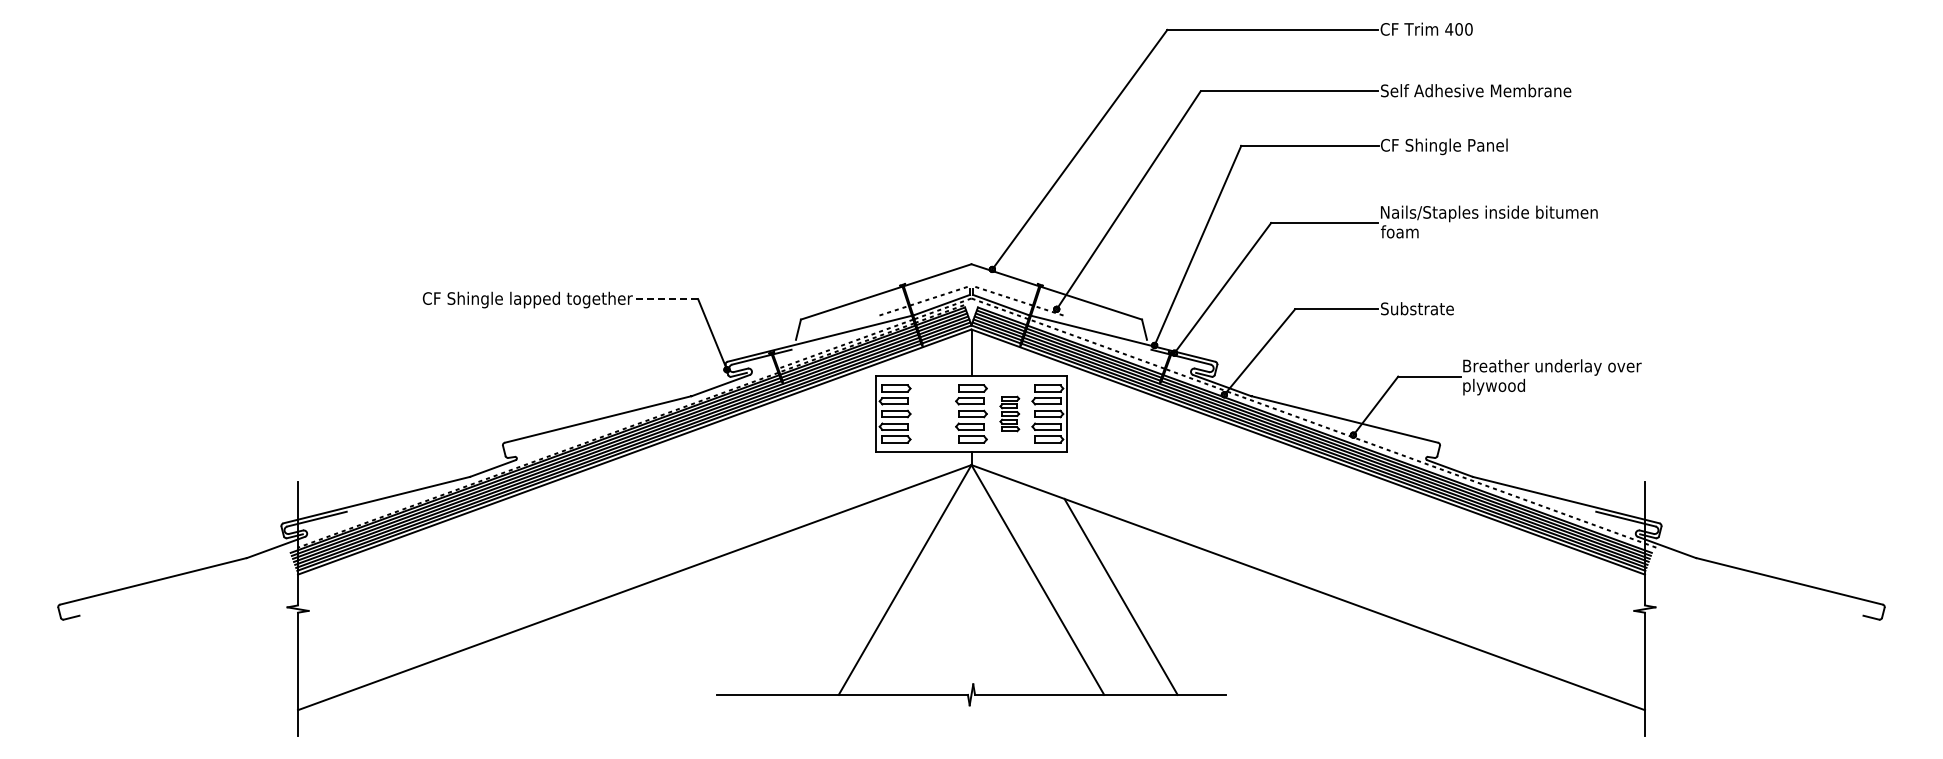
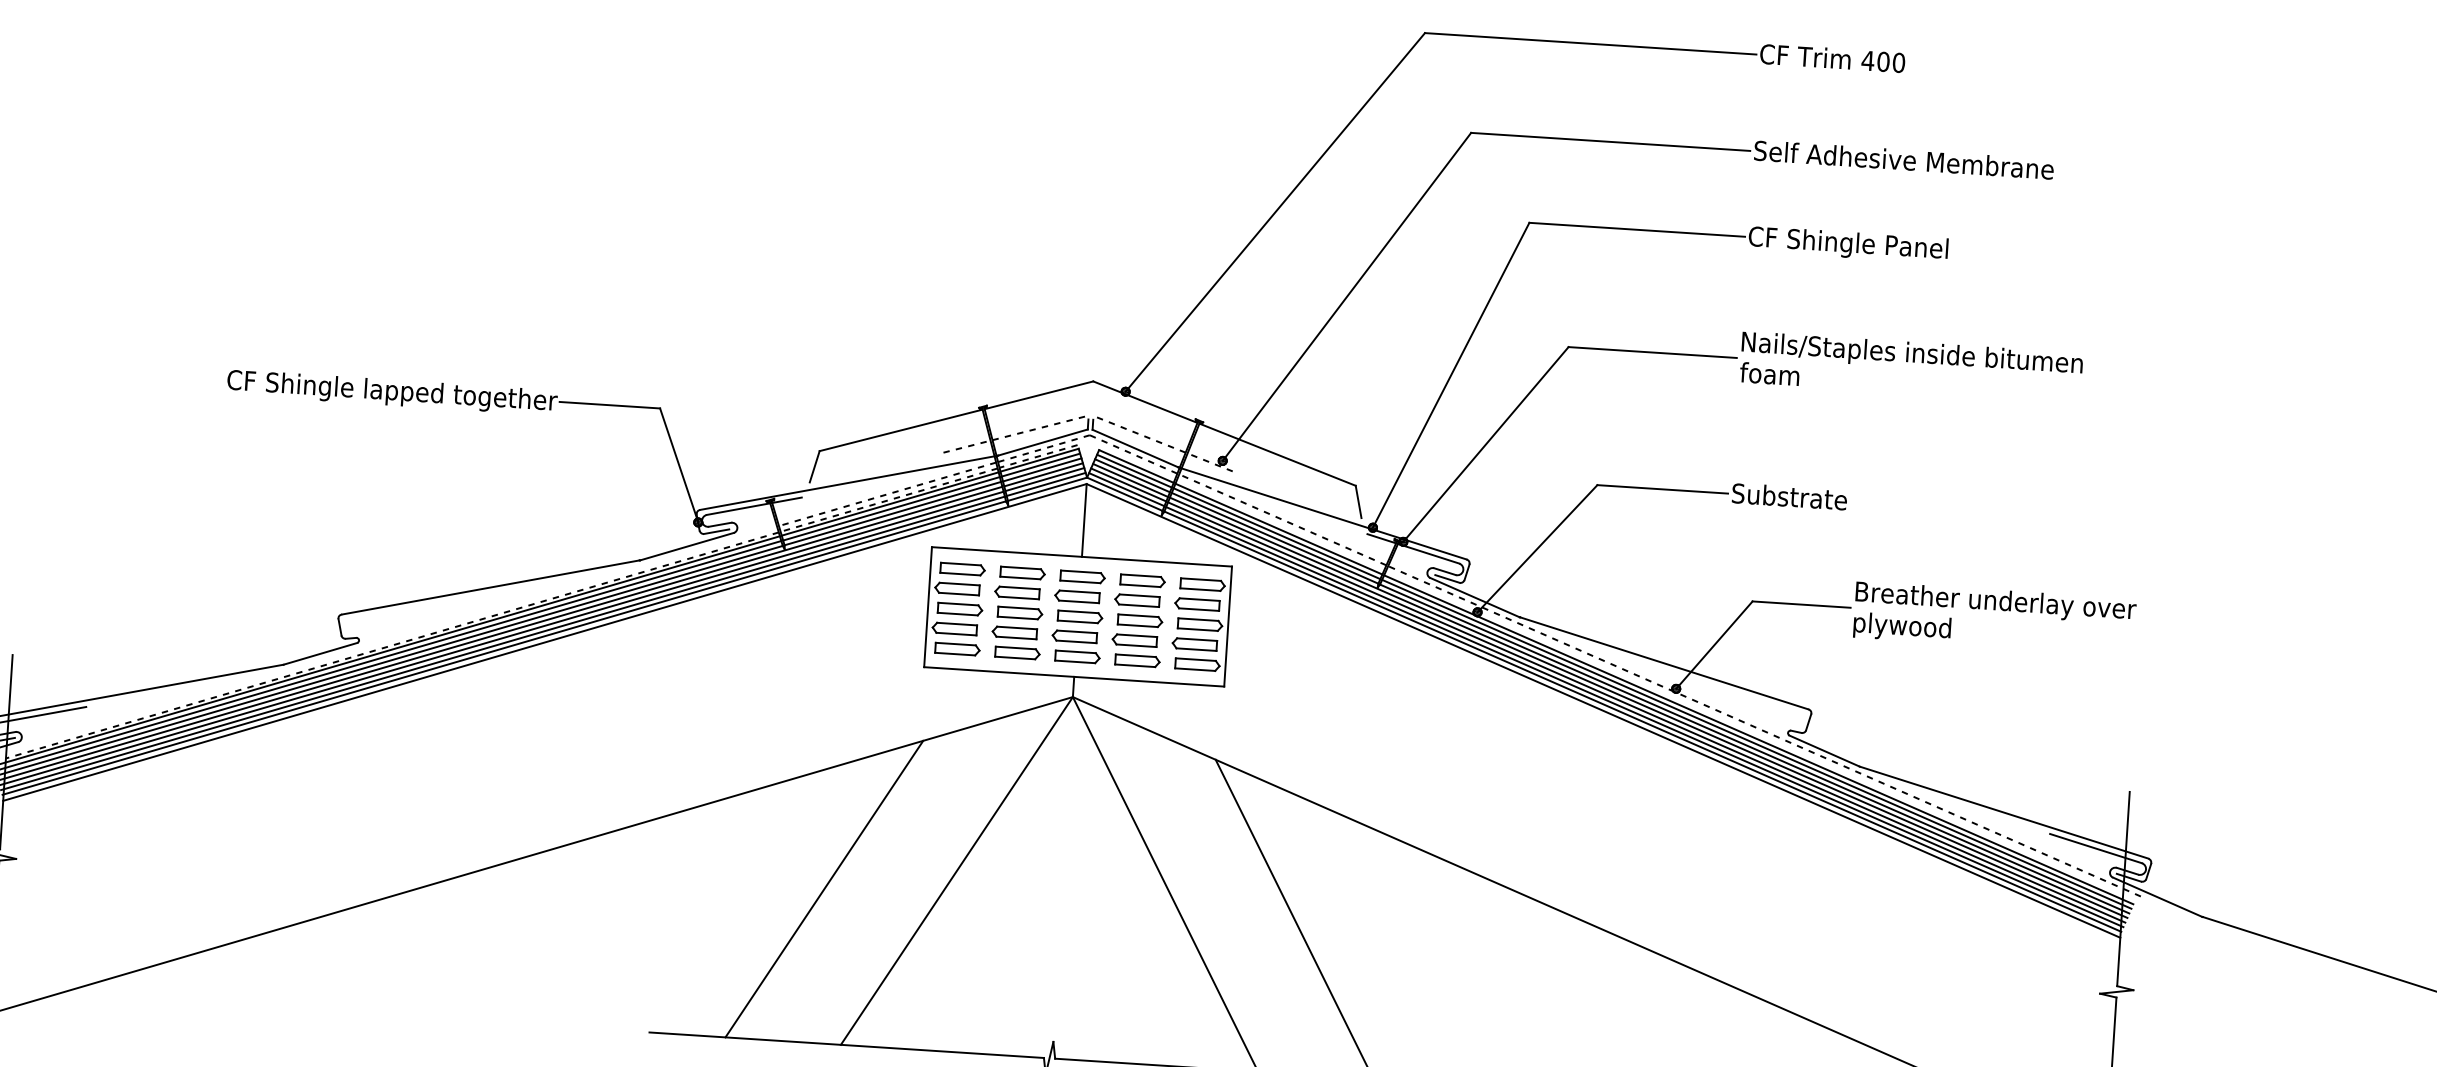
line: (666, 299) -> (610, 405), dashed -> solid
part: (932, 413) -> (1016, 612), added
part: (1009, 413) -> (1137, 619), size x1.67
line: (821, 596) -> (823, 888), added

